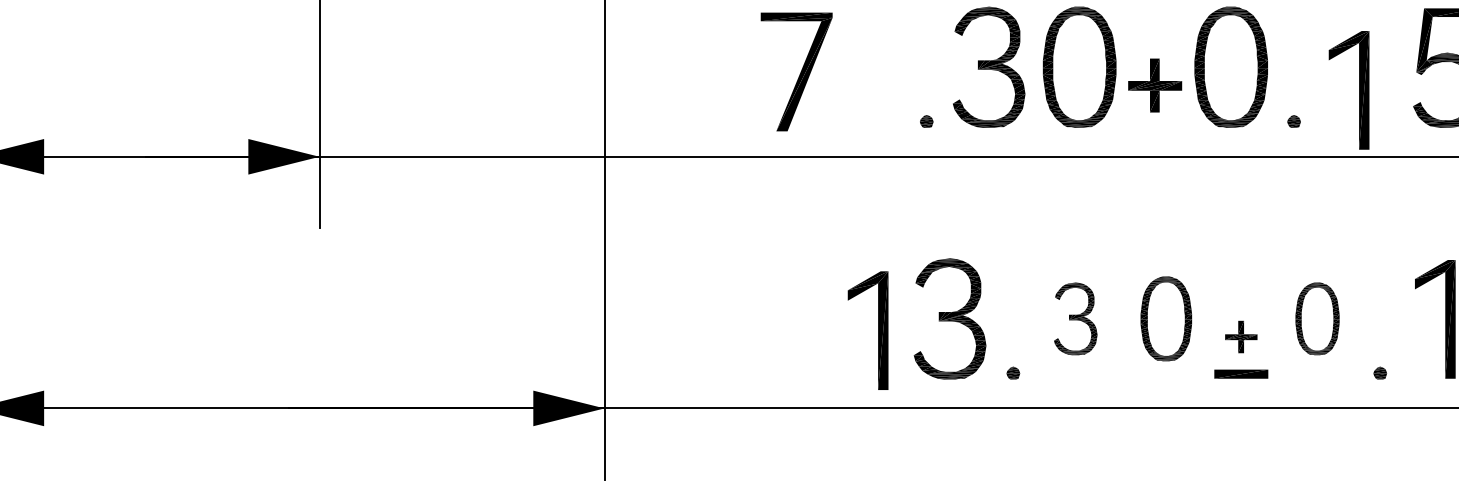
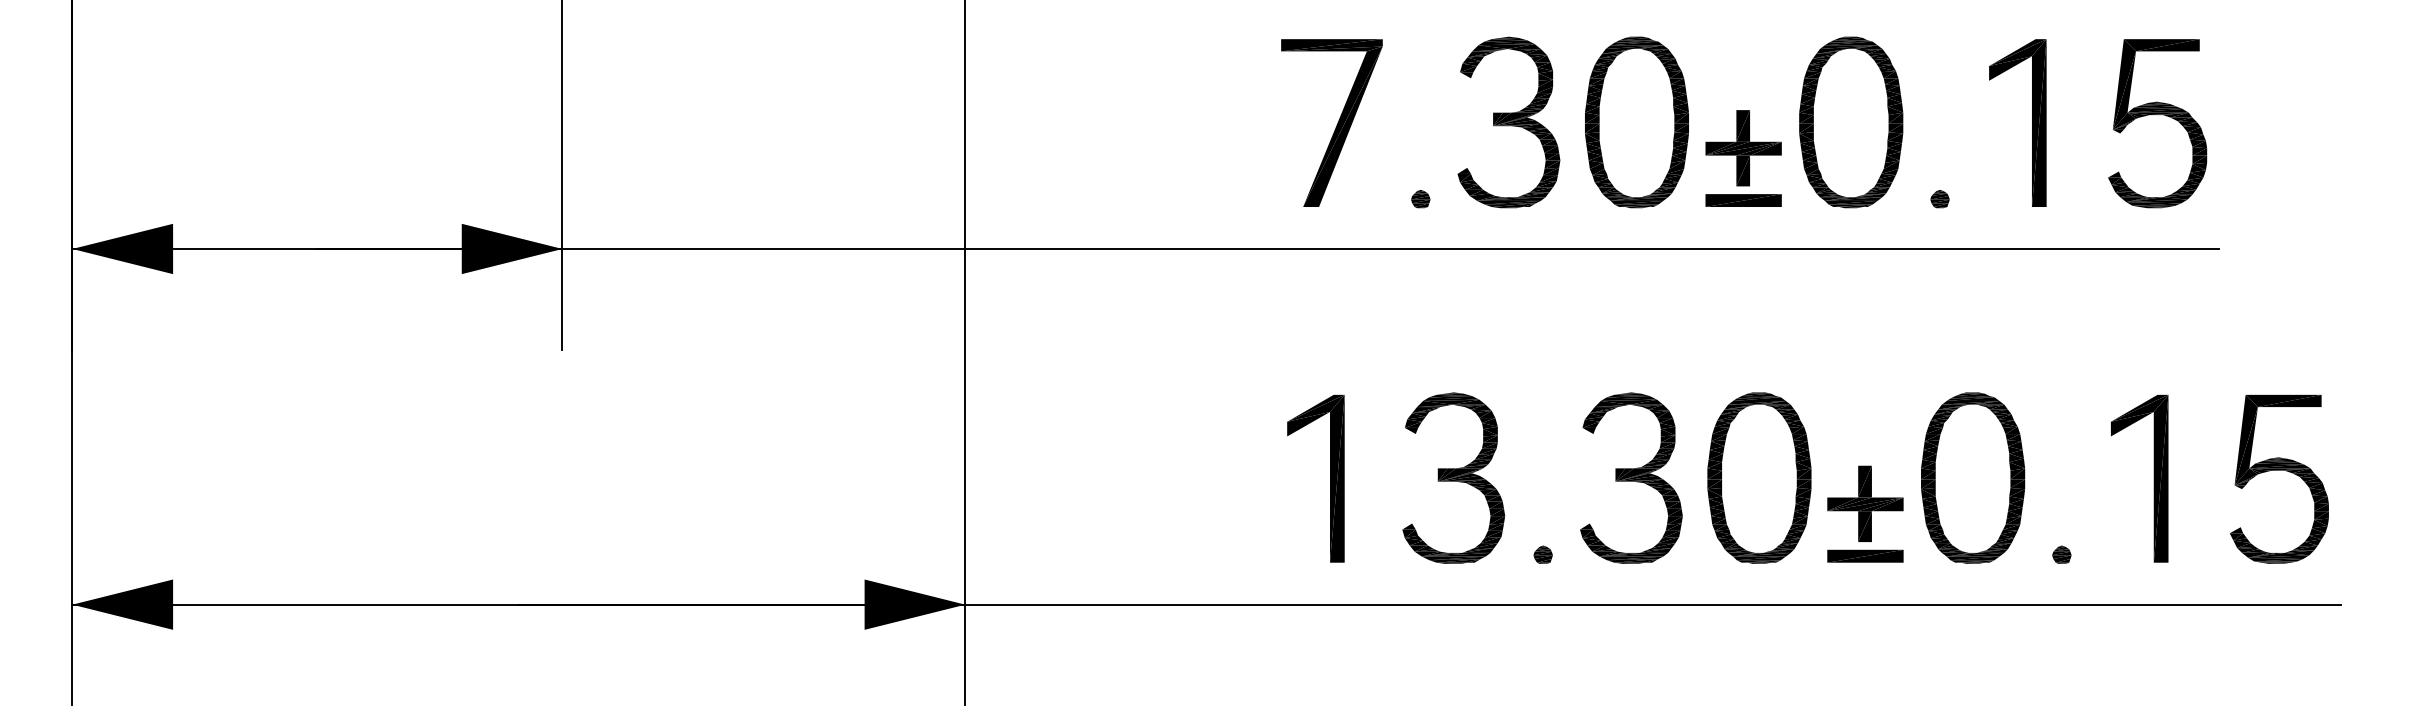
part: (796, 71) -> (1331, 122), moved
part: (1359, 89) -> (2032, 122), moved
part: (1155, 122) -> (1743, 200), added
part: (1075, 318) -> (1631, 477), size x1.67
part: (1166, 318) -> (1759, 477), size x1.43
part: (1317, 318) -> (1973, 477), size x1.67
part: (878, 330) -> (1330, 478), moved
part: (1241, 336) -> (1865, 503), size x1.67

